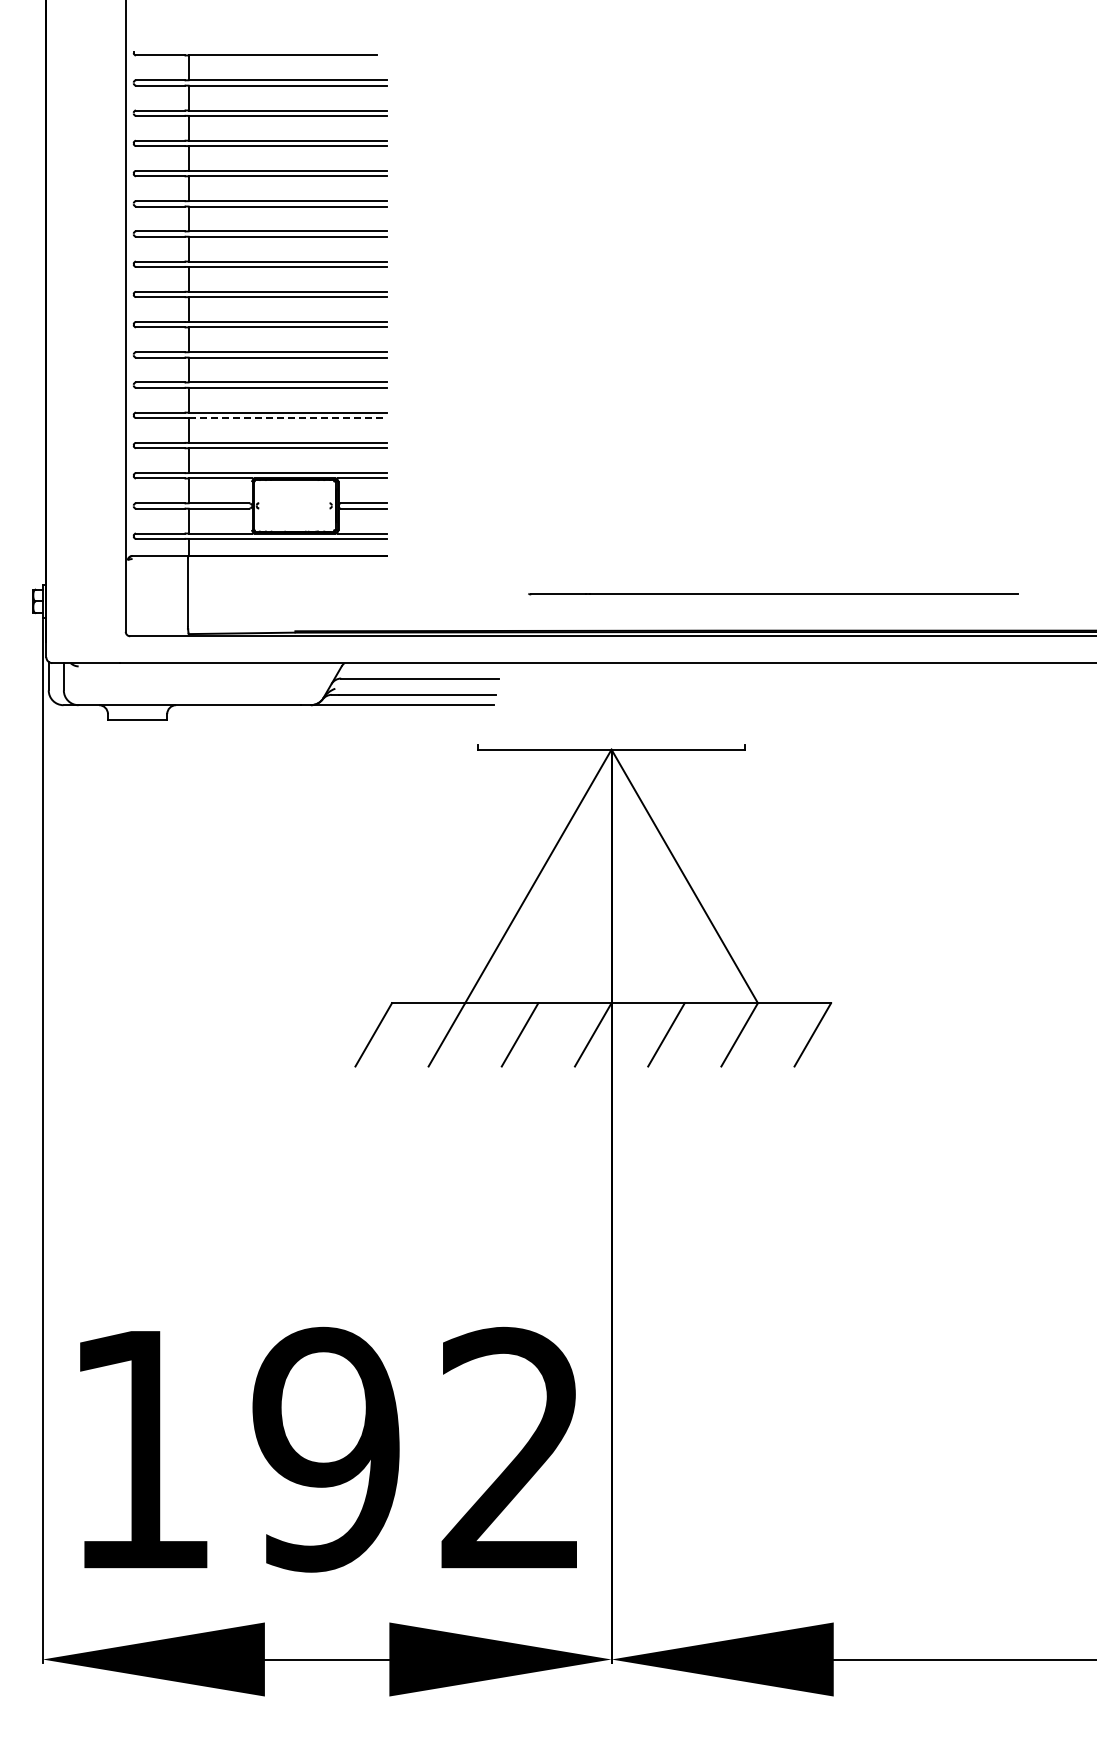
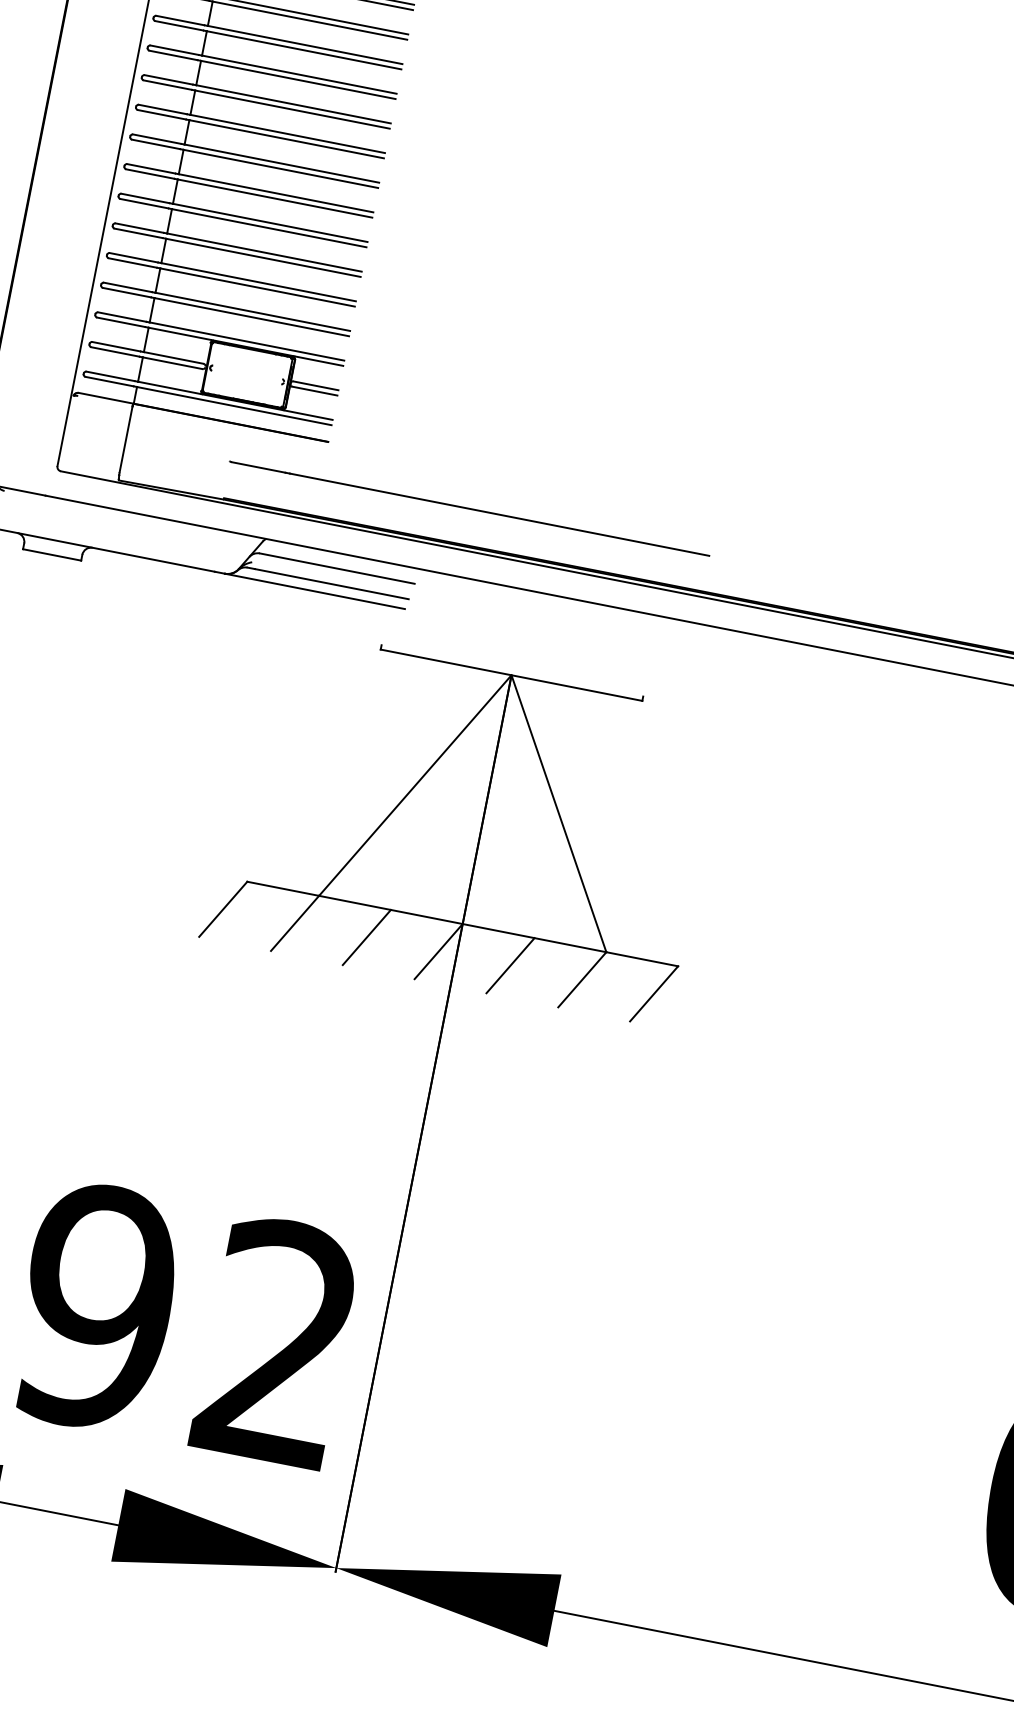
line: (288, 418) -> (258, 288), dashed -> solid
line: (773, 594) -> (469, 508), moved

